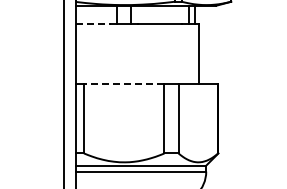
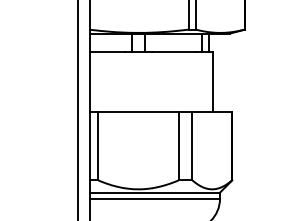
line: (94, 24) -> (108, 52), dashed -> solid
line: (123, 84) -> (137, 111), dashed -> solid

